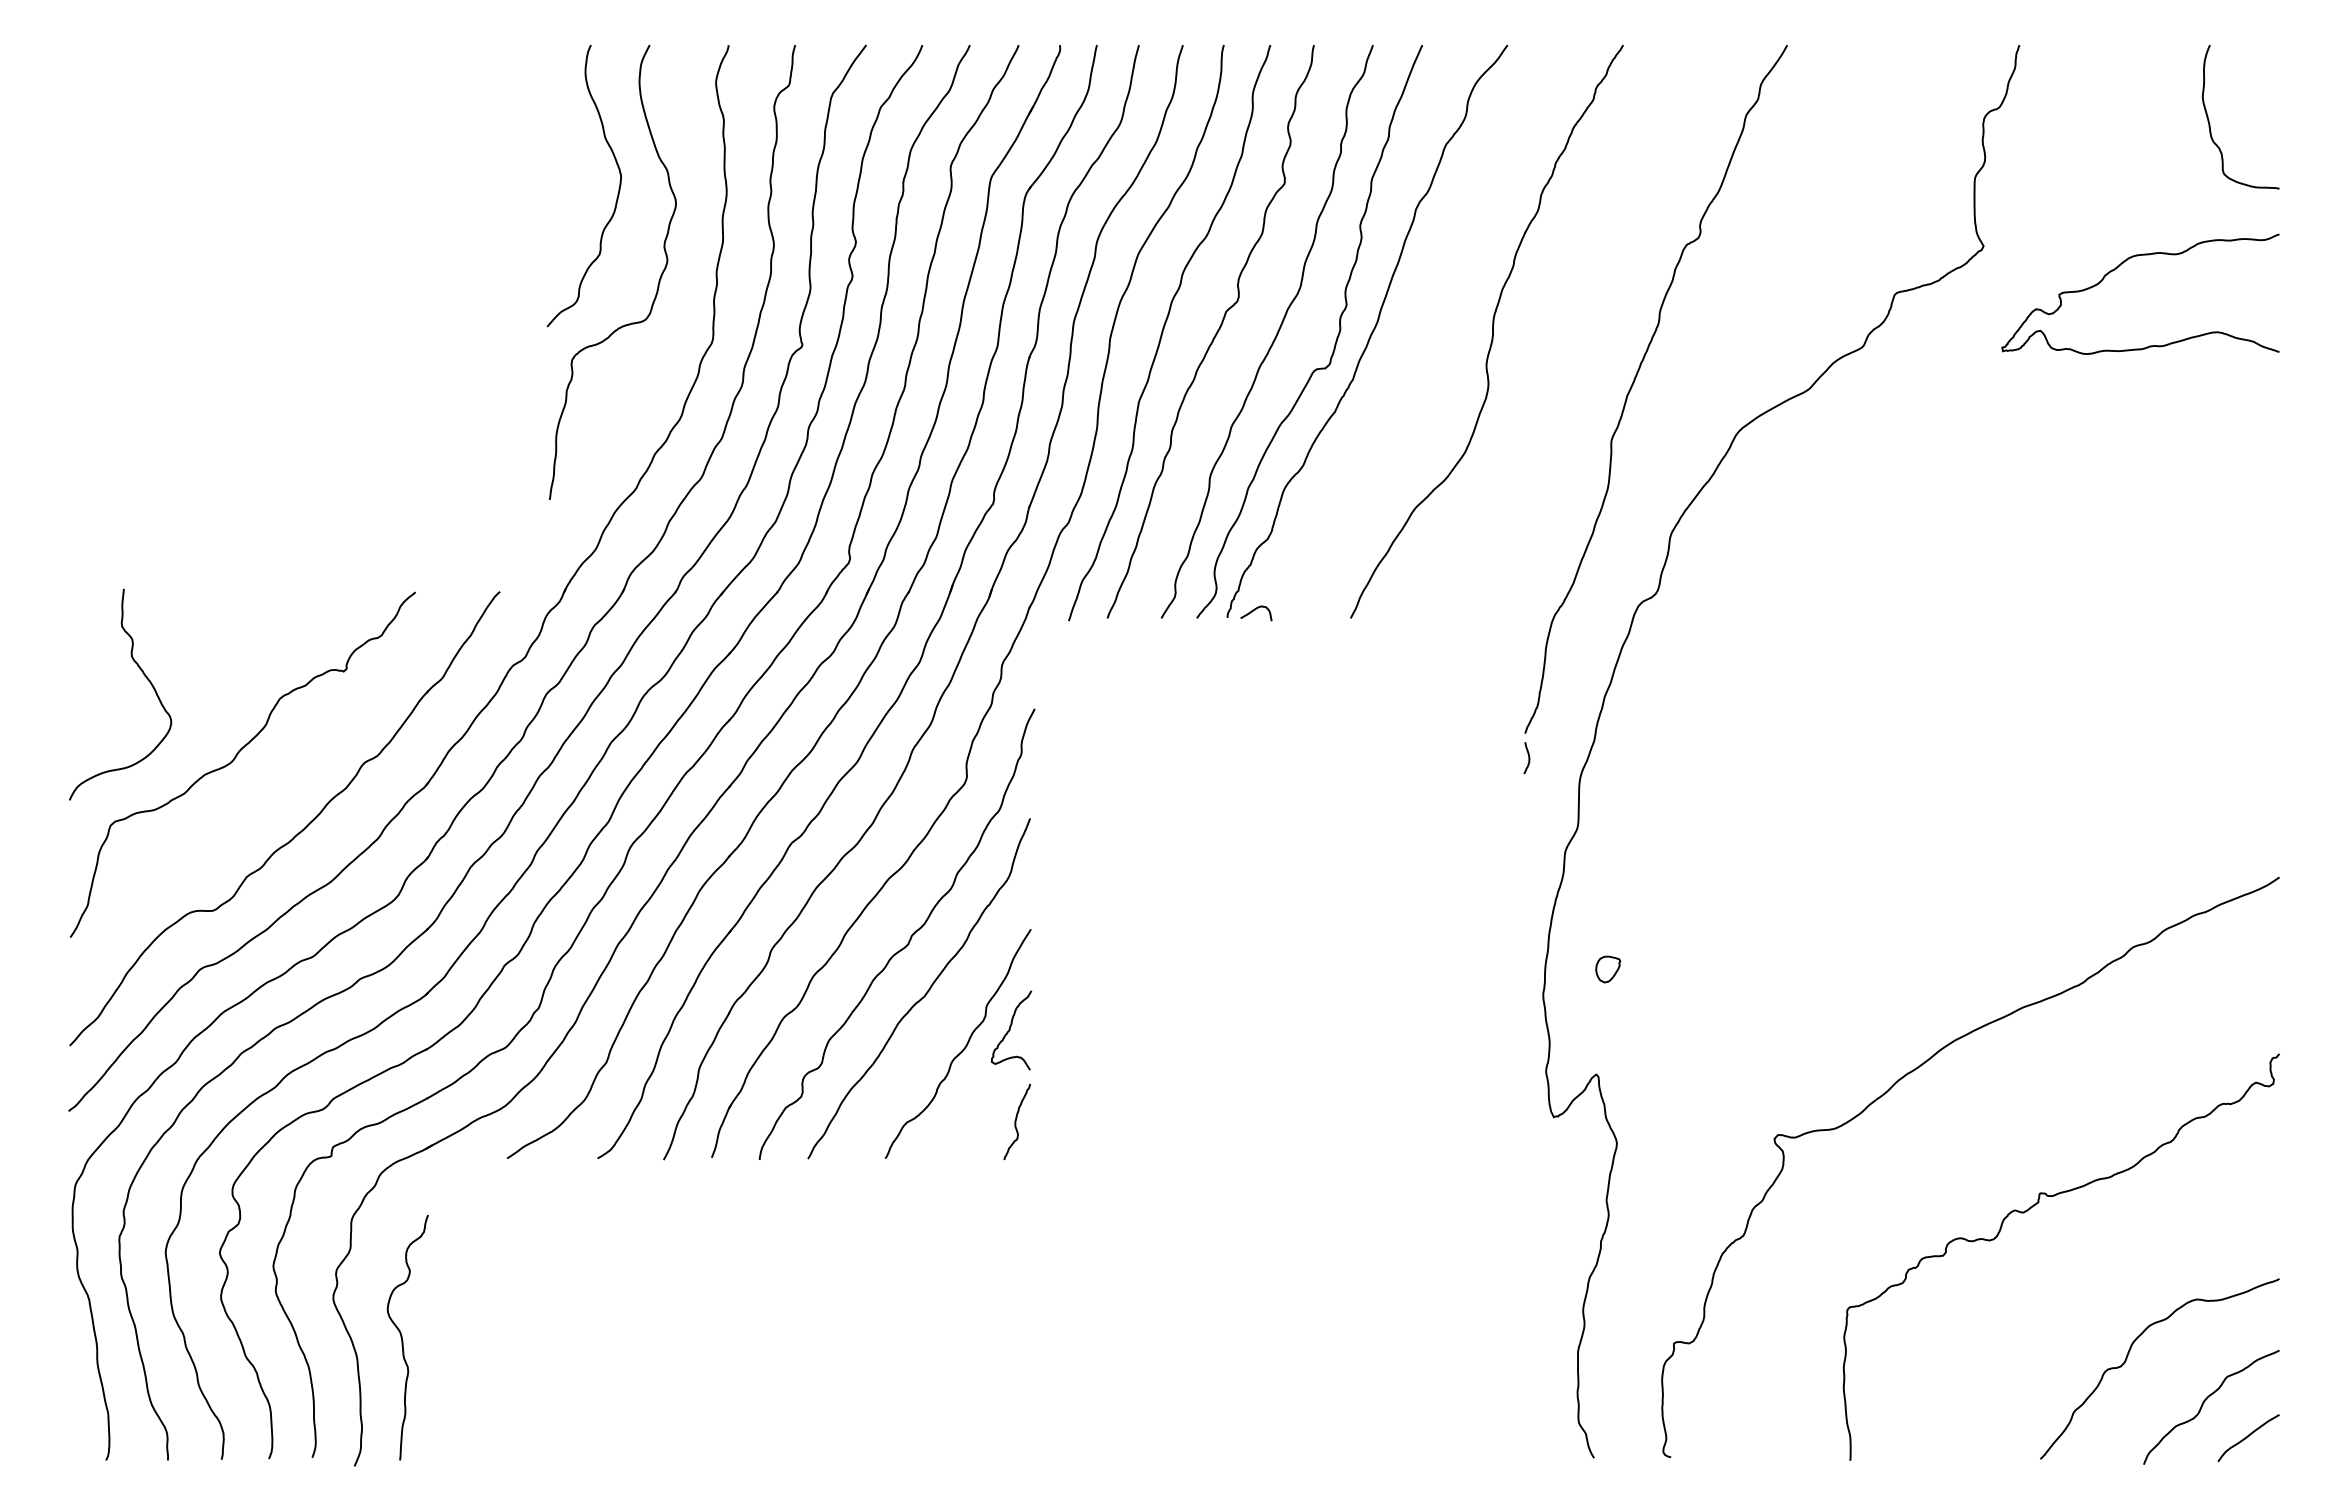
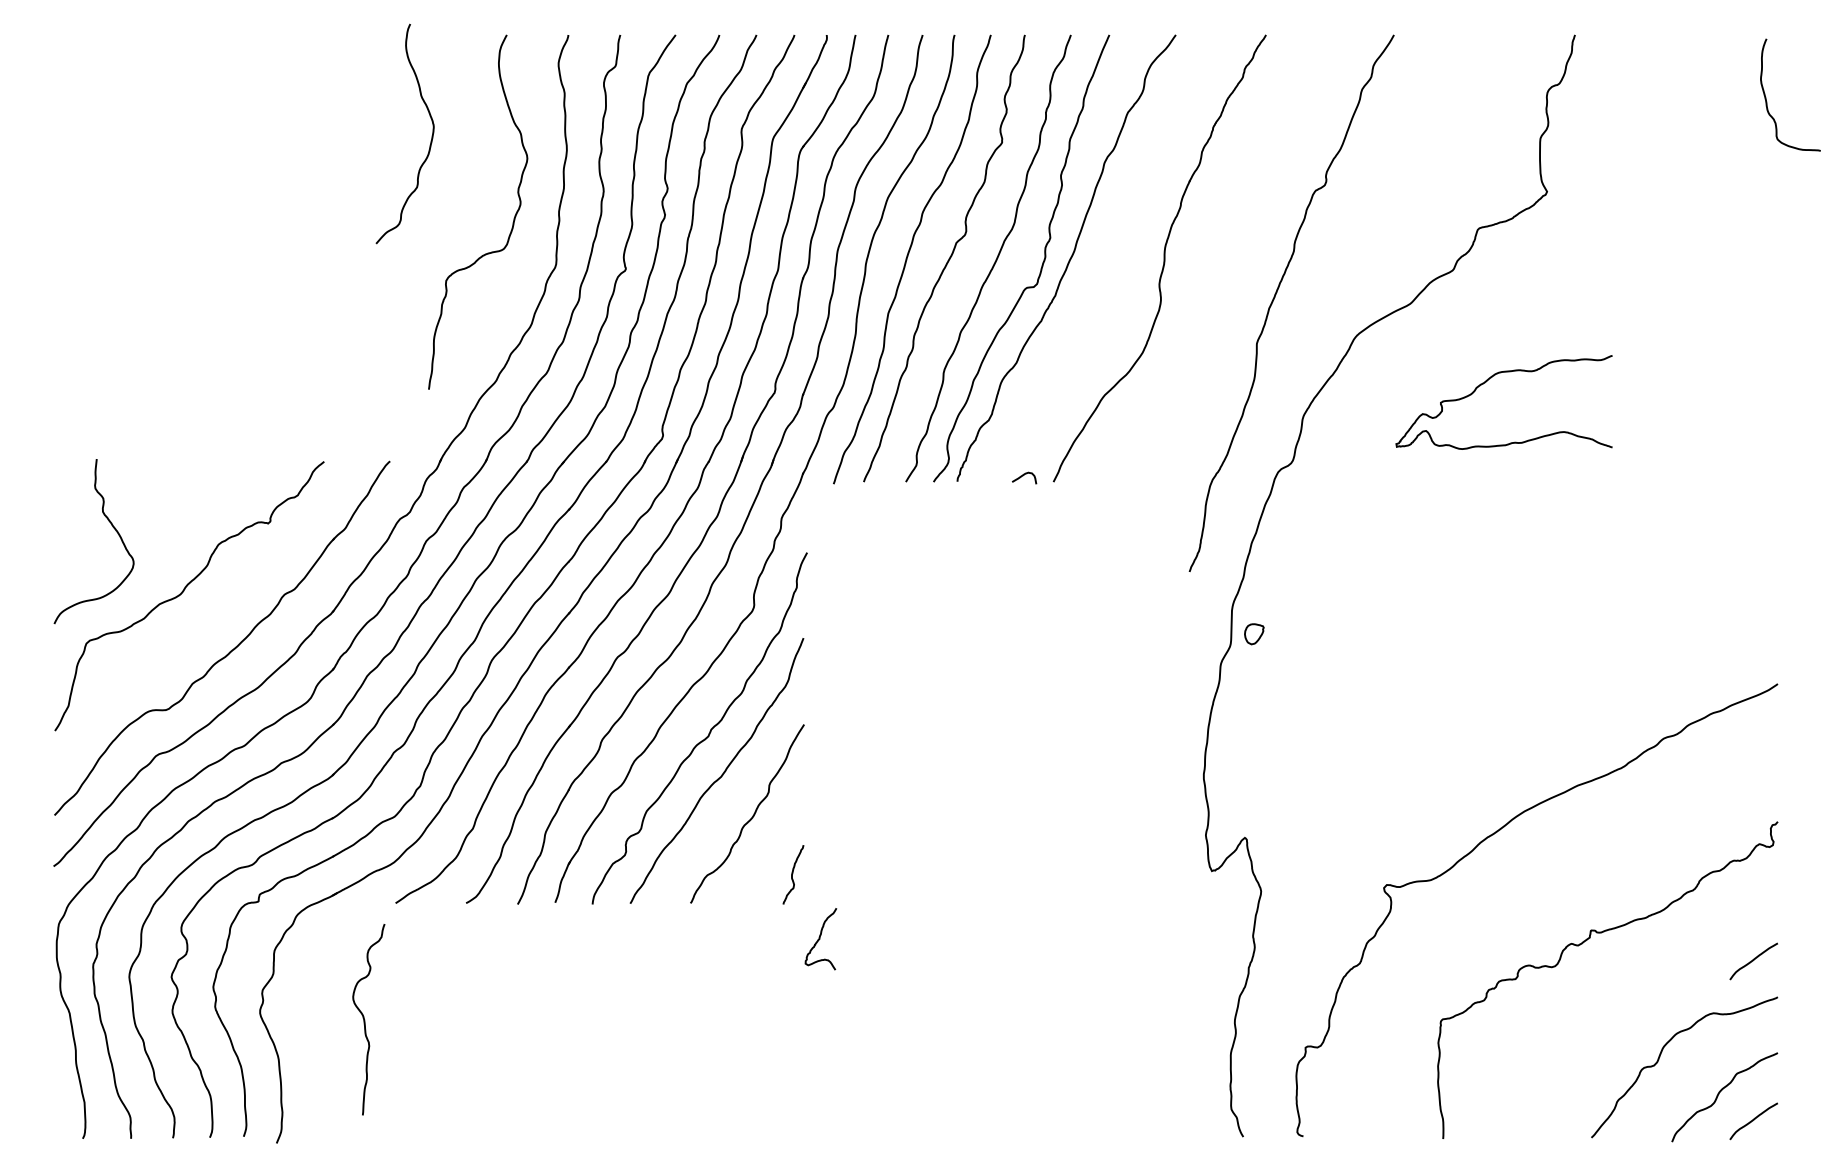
curve: (2210, 124) -> (1766, 100), moved
curve: (617, 193) -> (431, 139), moved
curve: (2116, 269) -> (1485, 383), moved
curve: (1255, 610) -> (1023, 475), moved
curve: (1528, 758) -> (1192, 591), removed
part: (1608, 969) -> (1254, 634), moved
curve: (1010, 1030) -> (820, 939), moved
curve: (2248, 1232) -> (1753, 961), added
curve: (402, 1337) -> (364, 1019), moved

